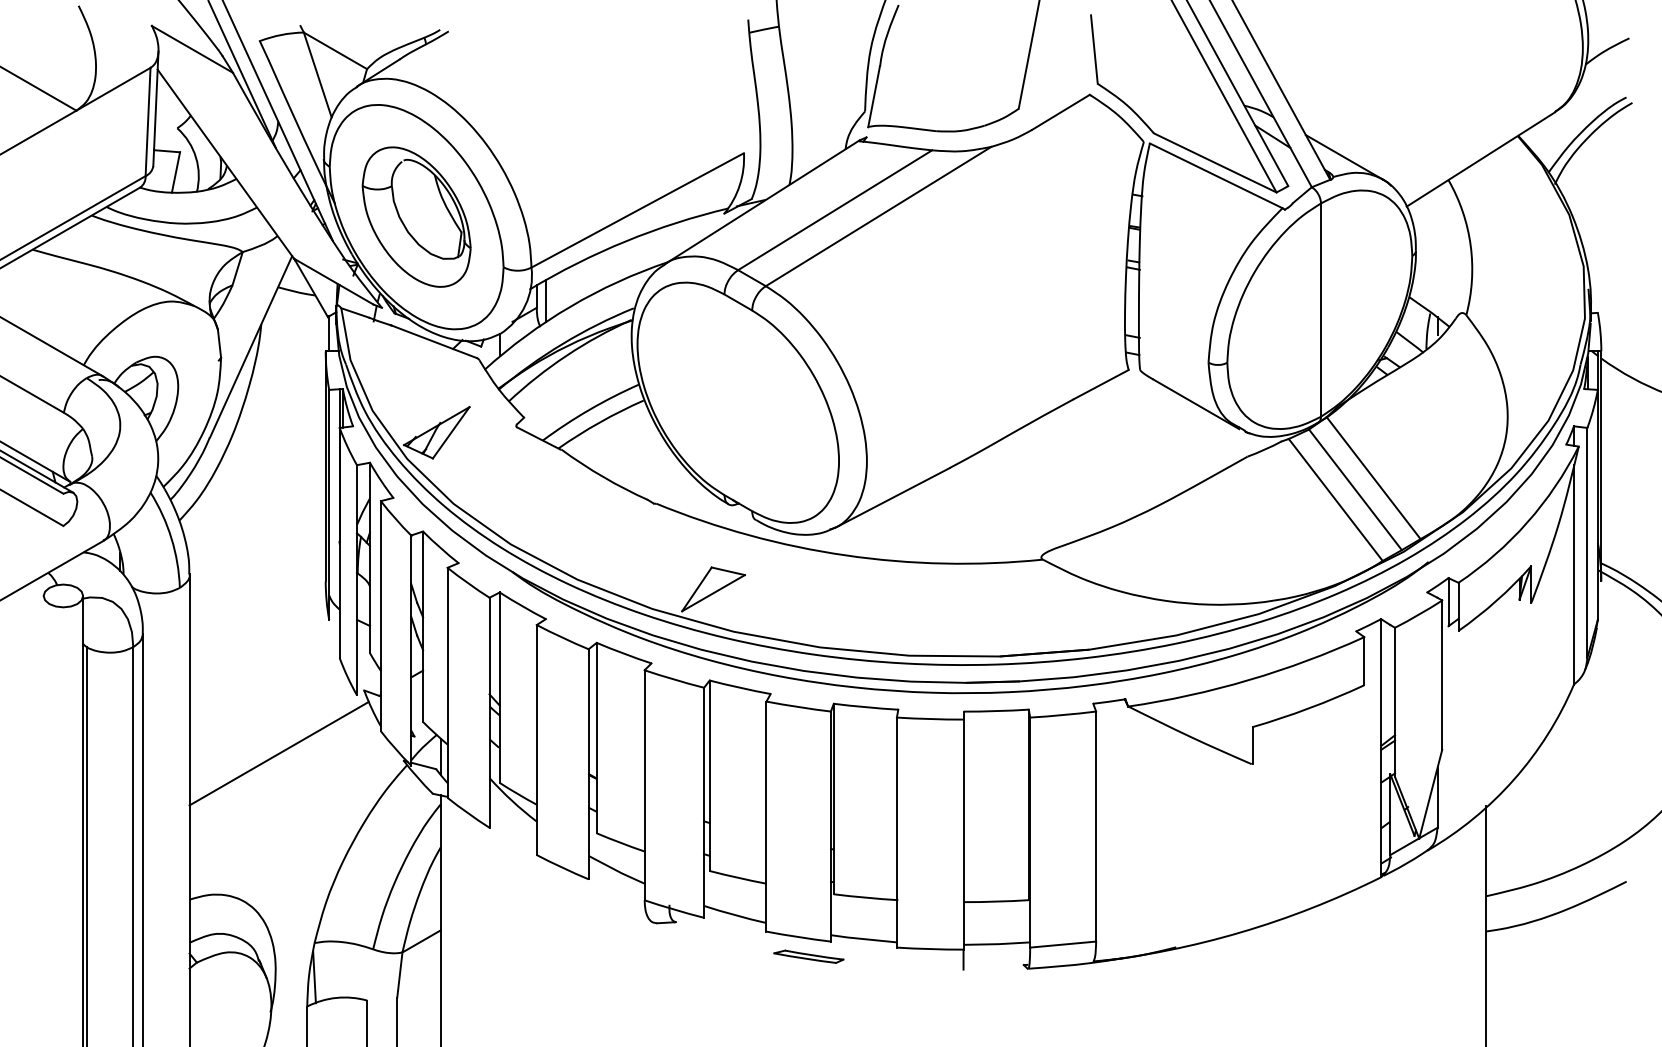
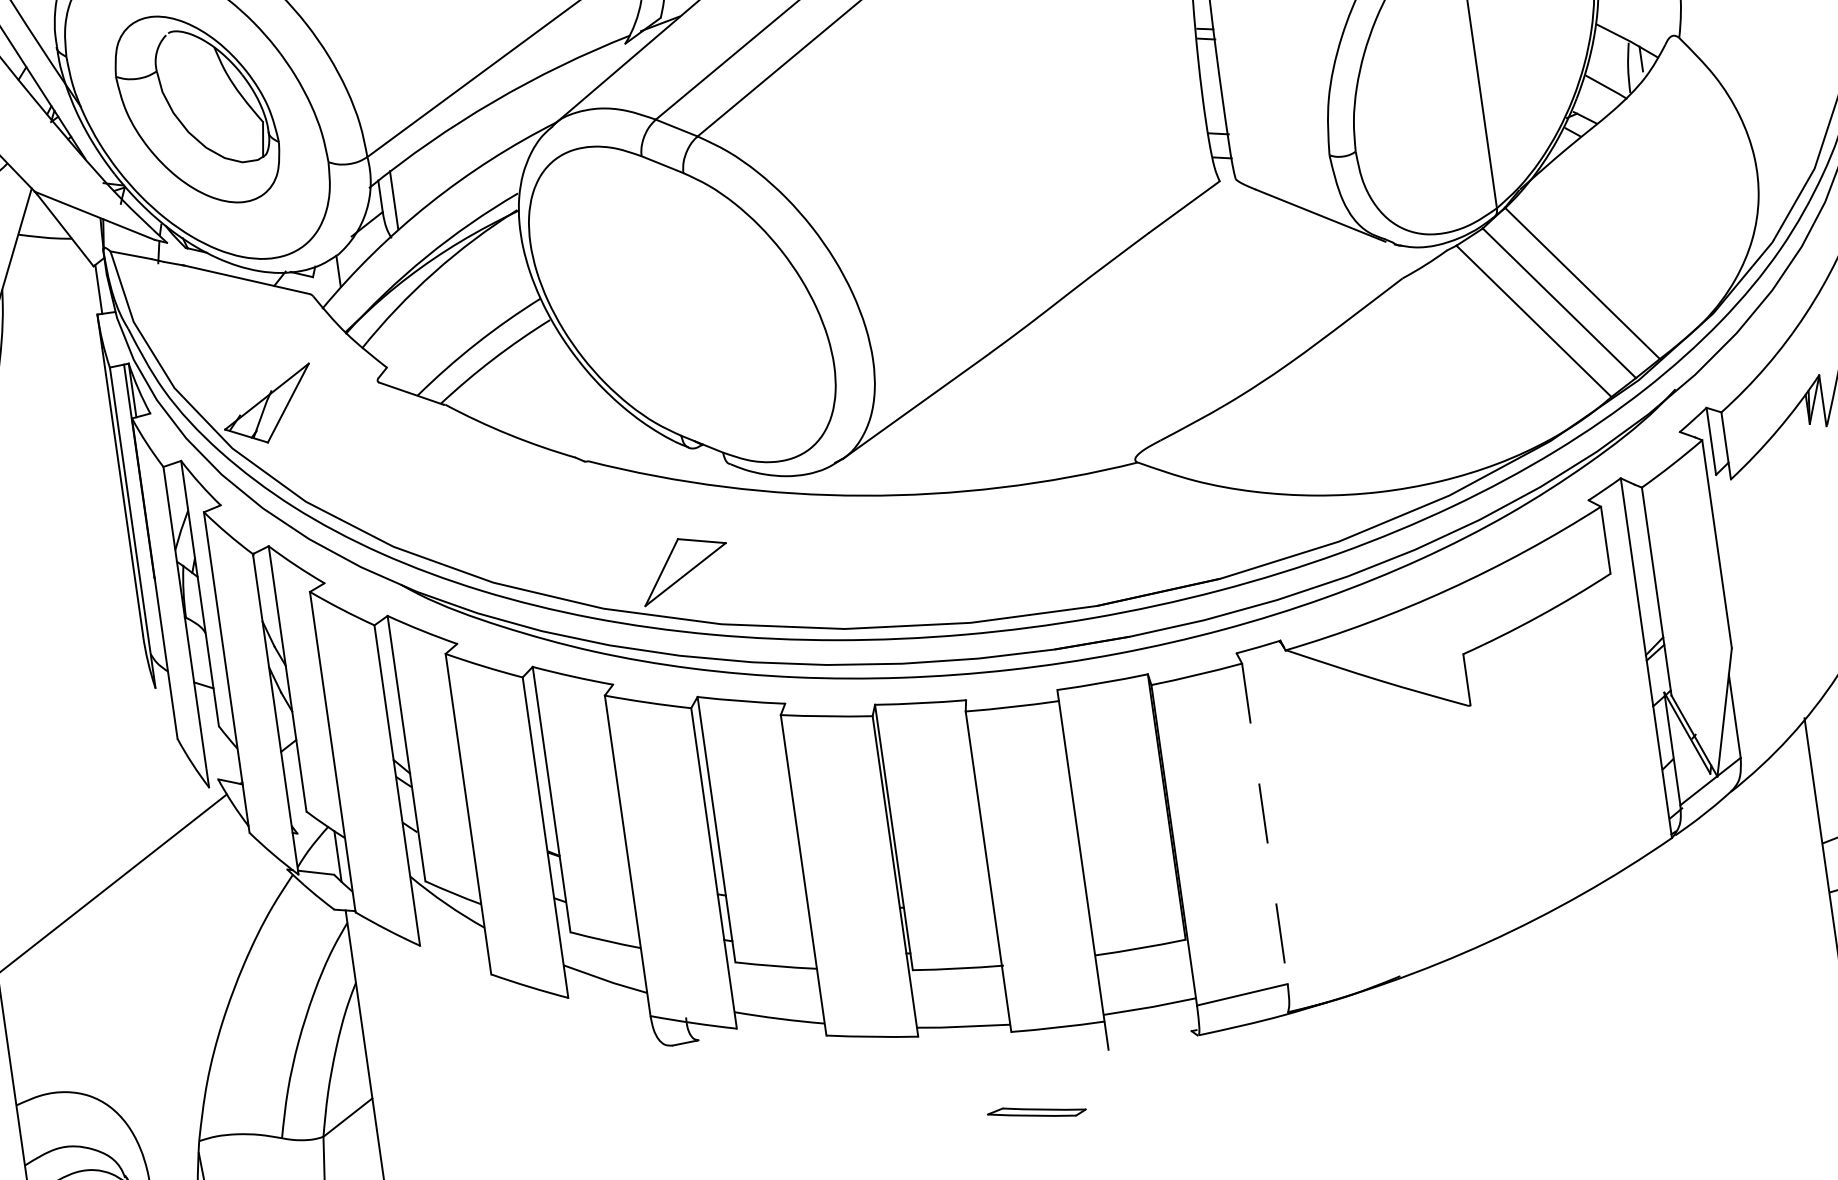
line: (1096, 827) -> (1265, 825), solid -> dashed
part: (808, 956) -> (1036, 1112), moved

